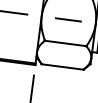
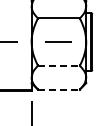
line: (66, 43) -> (59, 65), solid -> dashed
line: (63, 67) -> (59, 89), solid -> dashed

